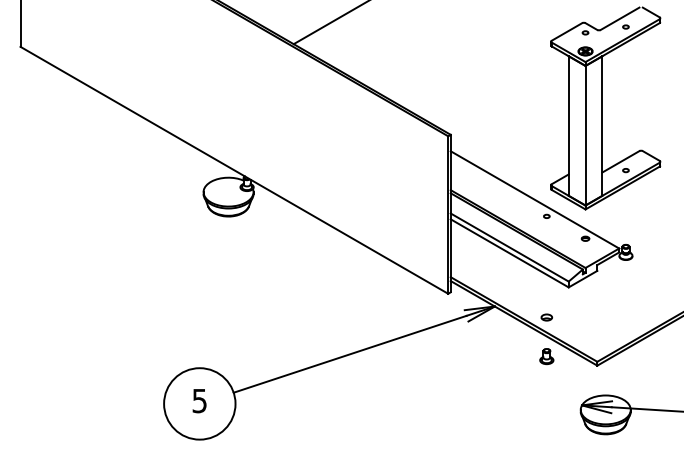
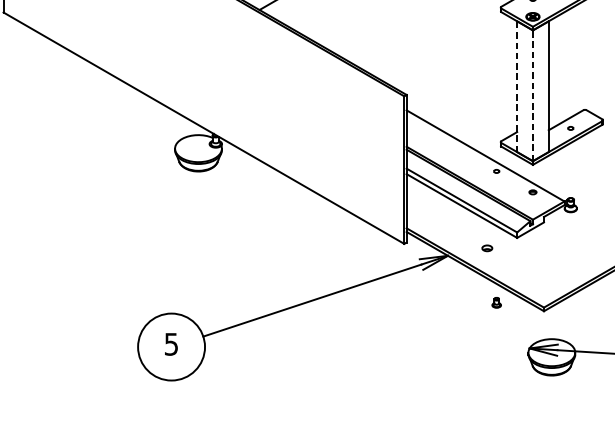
line: (568, 126) -> (516, 87), solid -> dashed
line: (585, 135) -> (532, 95), solid -> dashed
part: (546, 317) -> (487, 248), moved
part: (546, 356) -> (496, 302), size x0.7

